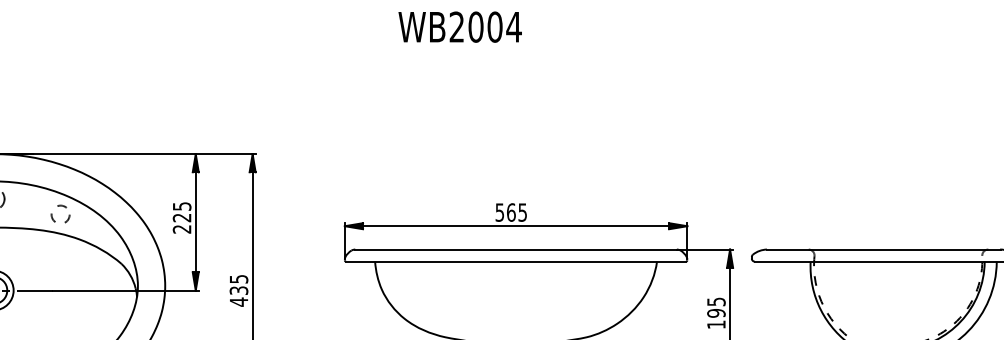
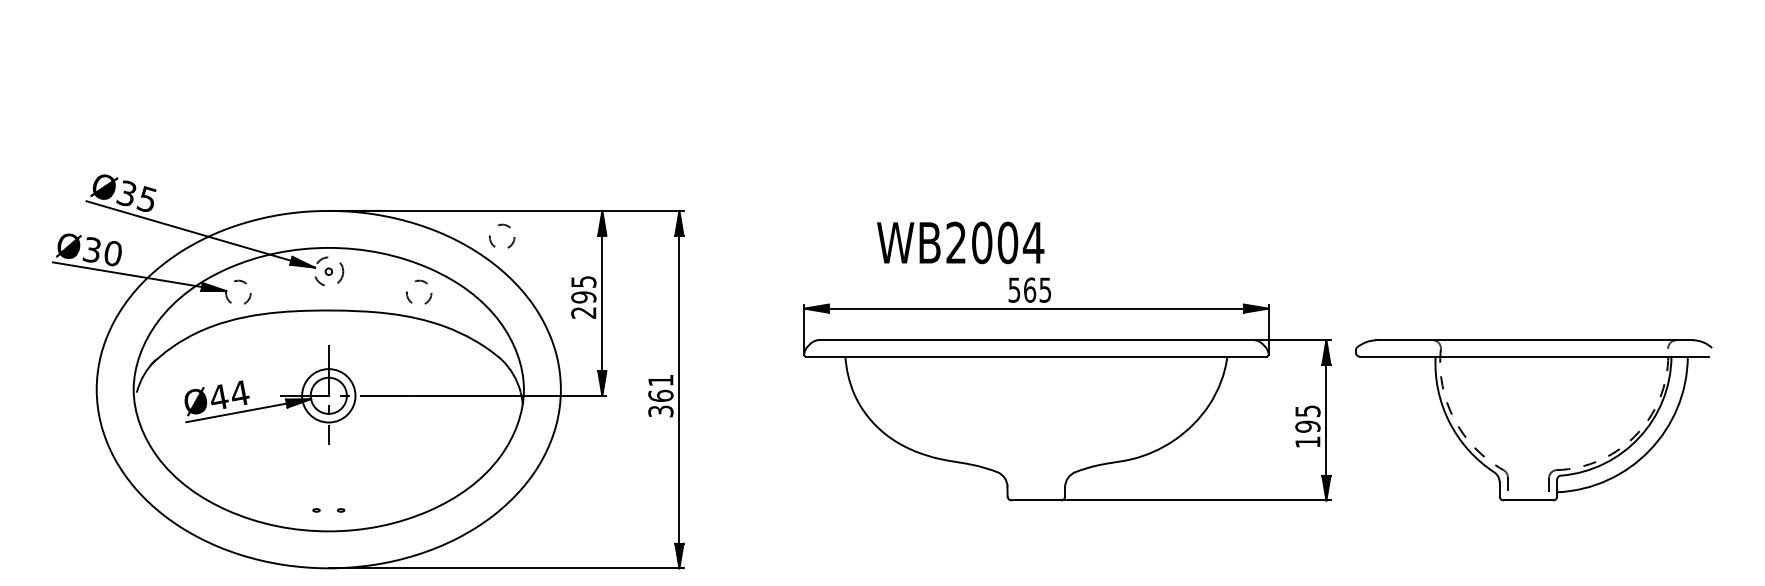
text: (460, 26) -> (960, 242), moved
circle: (122, 172) -> (502, 235), added
text: (181, 217) -> (583, 297), 225 -> 295
text: (238, 291) -> (660, 396), 435 -> 361

